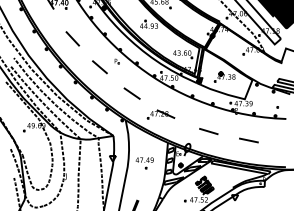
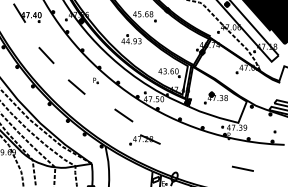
line: (131, 93) -> (123, 115), moved
line: (208, 131) -> (197, 158), removed

